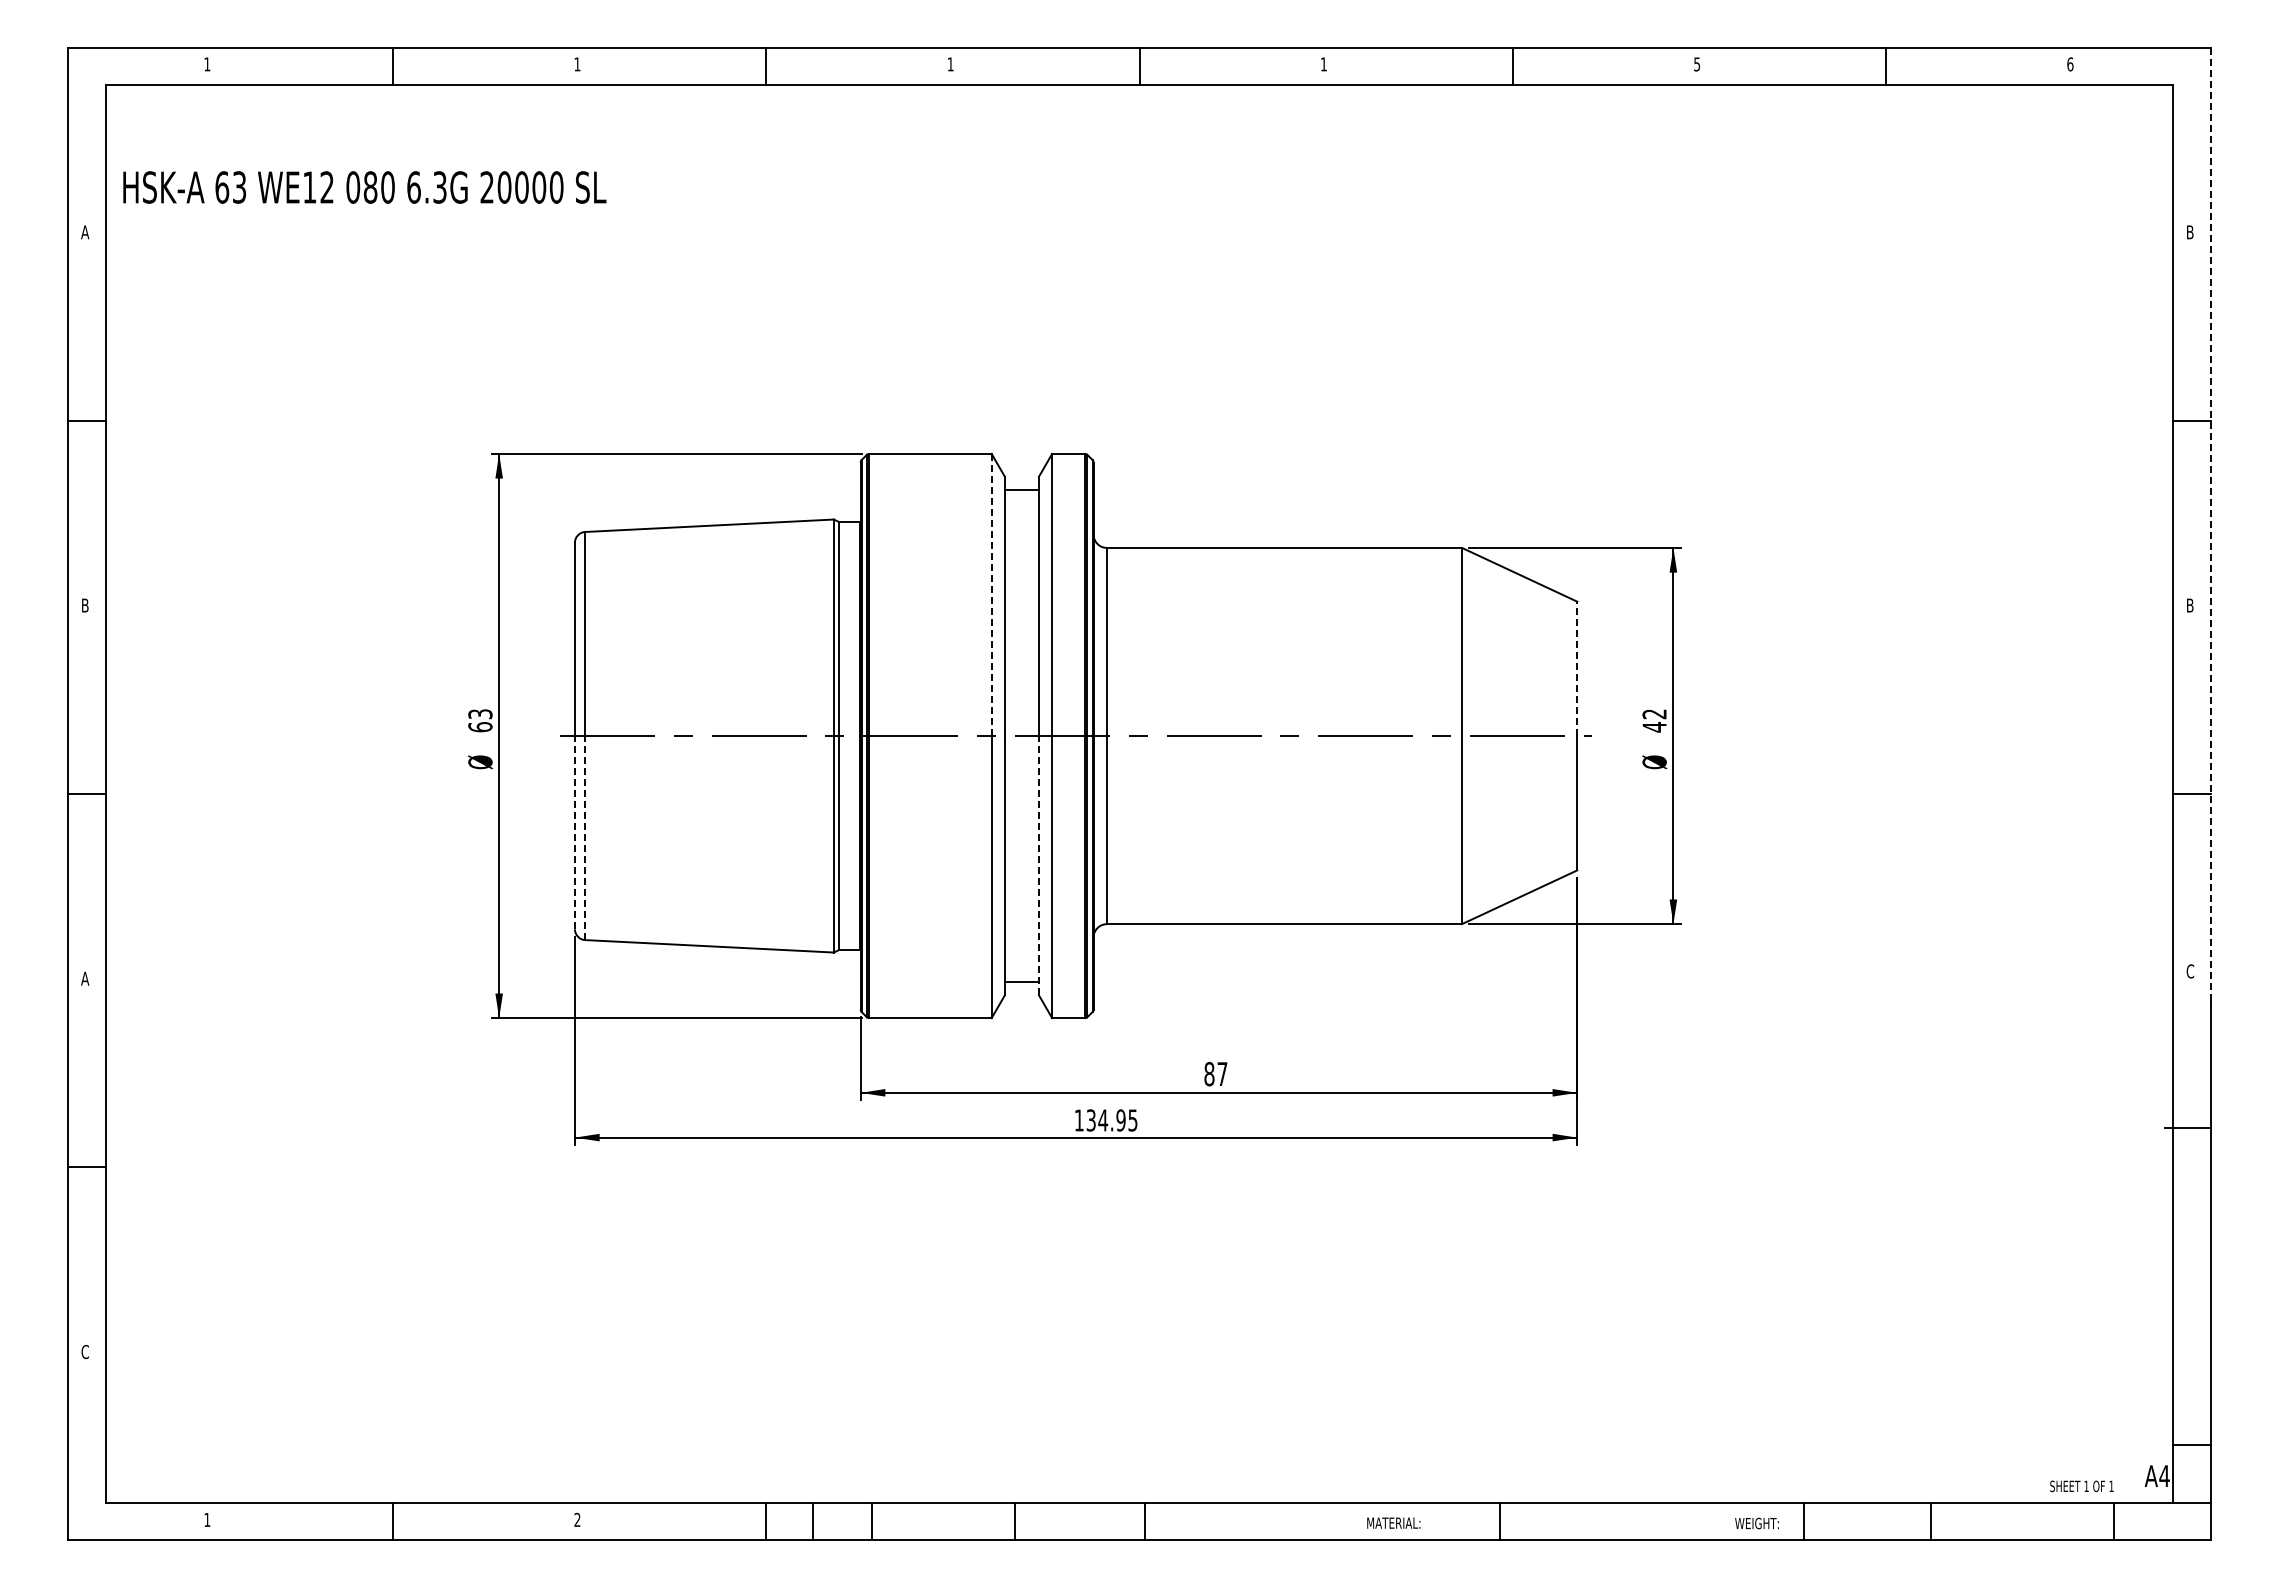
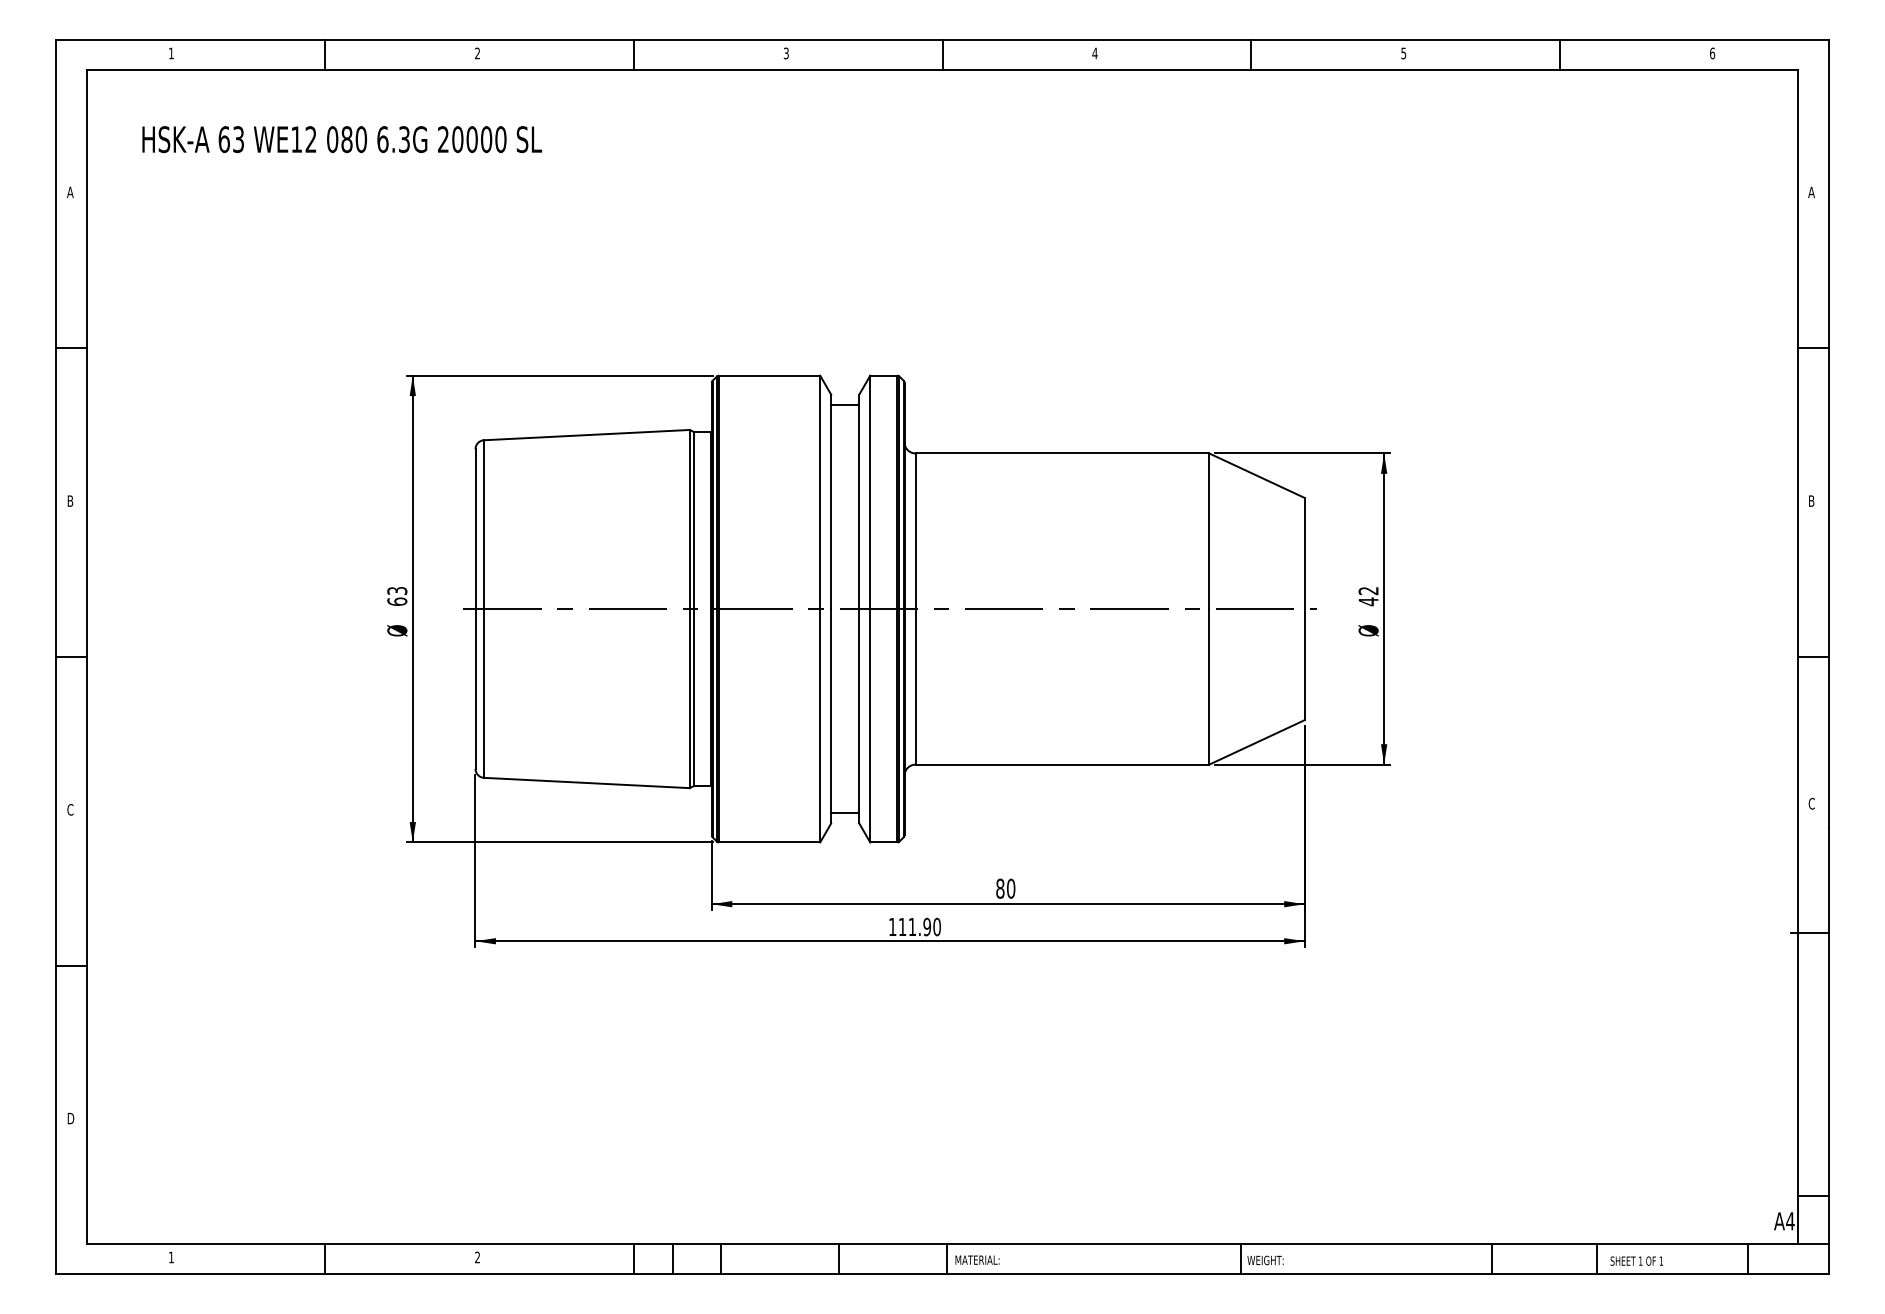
text: (577, 64) -> (477, 53), 1 -> 2
text: (950, 64) -> (786, 53), 1 -> 3
text: (1323, 64) -> (1094, 53), 1 -> 4
text: (364, 187) -> (341, 139), moved
text: (2190, 232) -> (1811, 192), B -> A
line: (2210, 524) -> (1828, 434), dashed -> solid
line: (991, 594) -> (820, 491), dashed -> solid
line: (1577, 668) -> (1304, 553), dashed -> solid
line: (574, 832) -> (475, 688), dashed -> solid
line: (585, 837) -> (484, 692), dashed -> solid
line: (1038, 865) -> (858, 716), dashed -> solid
text: (85, 978) -> (70, 809), A -> C
text: (1222, 1074) -> (1011, 889), 87 -> 80
text: (1111, 1120) -> (919, 927), 134.95 -> 111.90
text: (85, 1351) -> (70, 1118), C -> D
text: (2081, 1486) -> (1636, 1261), moved
text: (1393, 1522) -> (977, 1259), moved
text: (1756, 1523) -> (1265, 1260), moved

